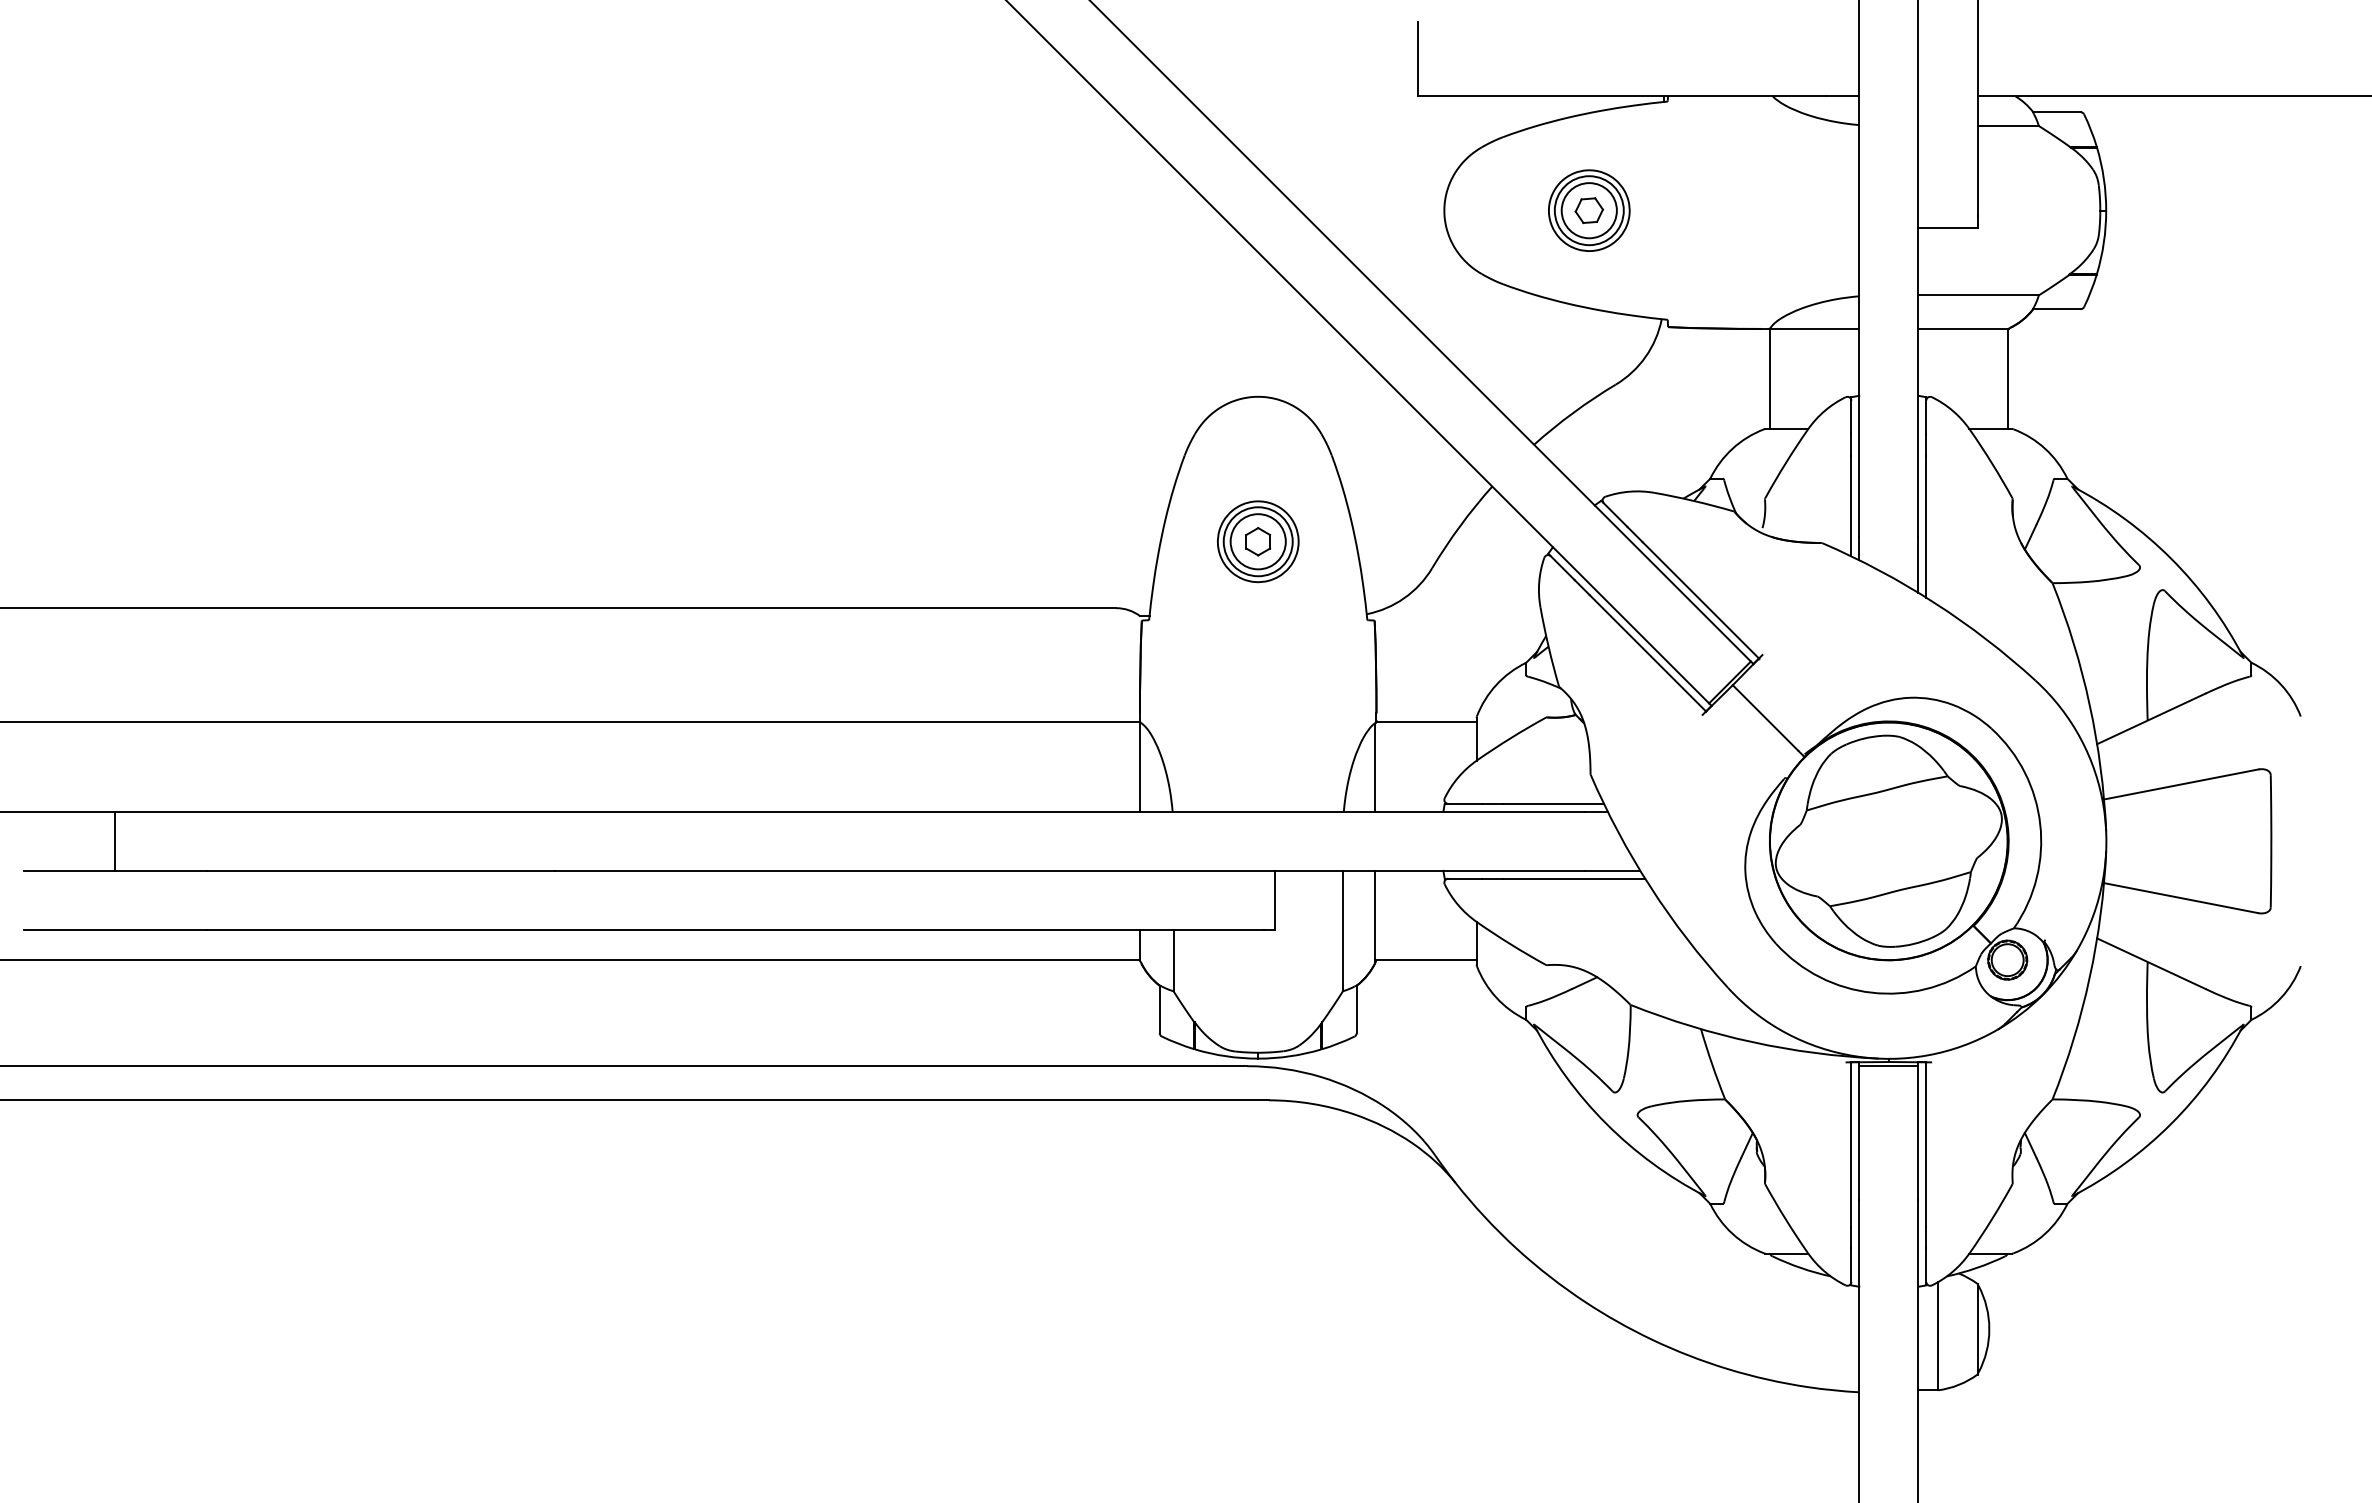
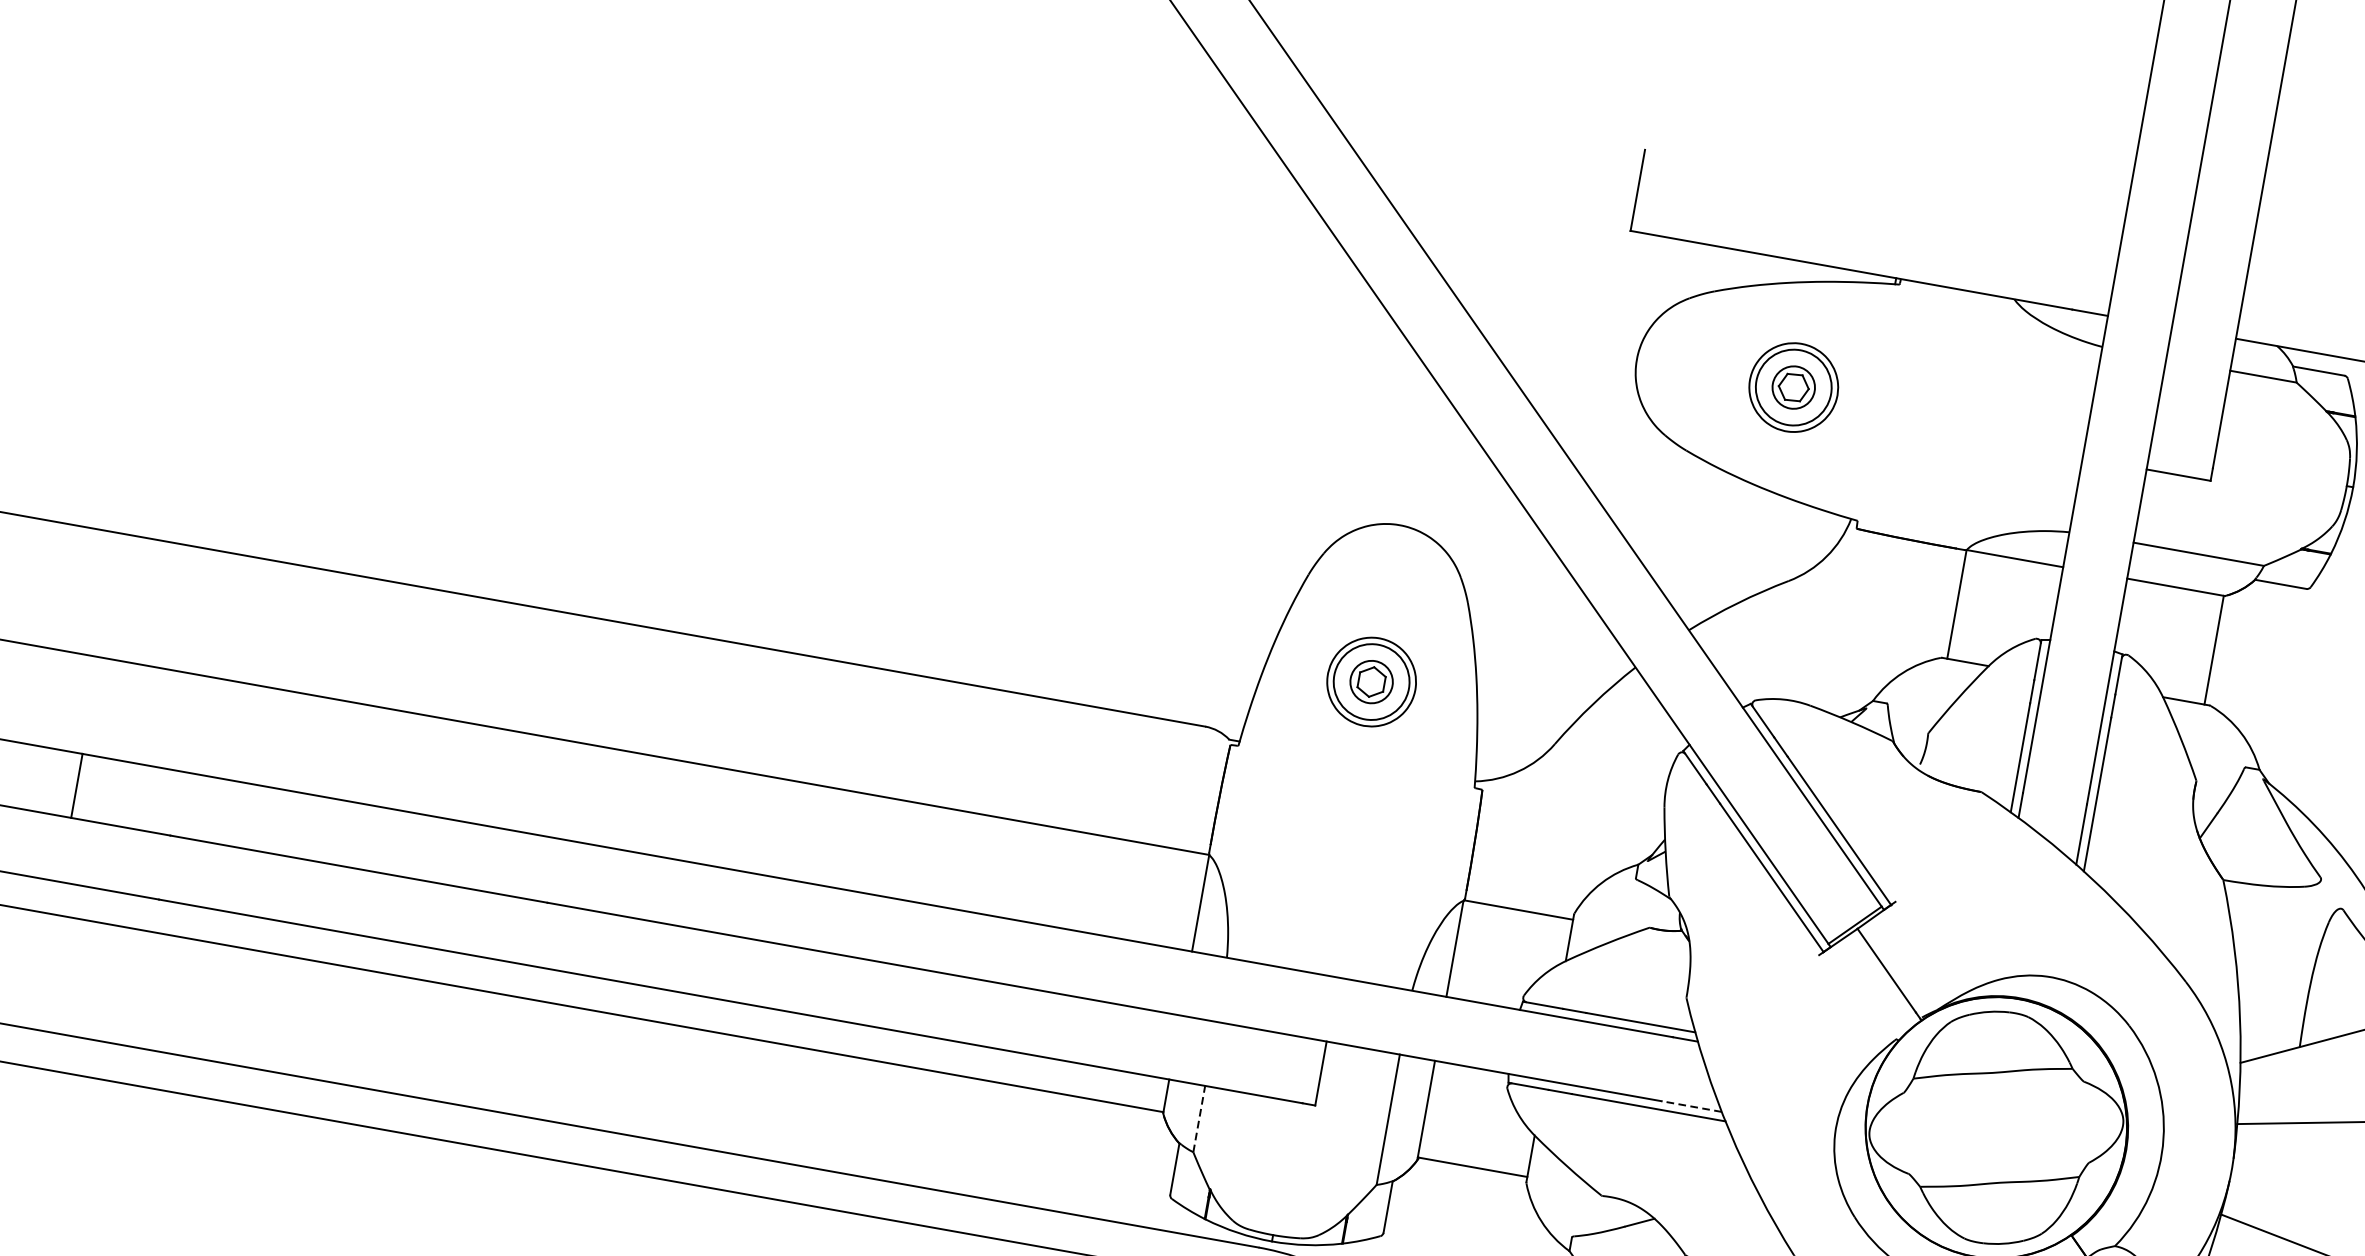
circle: (1588, 210) -> (1792, 387), size x0.7
circle: (1257, 541) -> (1370, 681), size x0.7
line: (1612, 870) -> (1691, 1106), solid -> dashed
line: (1173, 960) -> (1199, 1118), solid -> dashed

